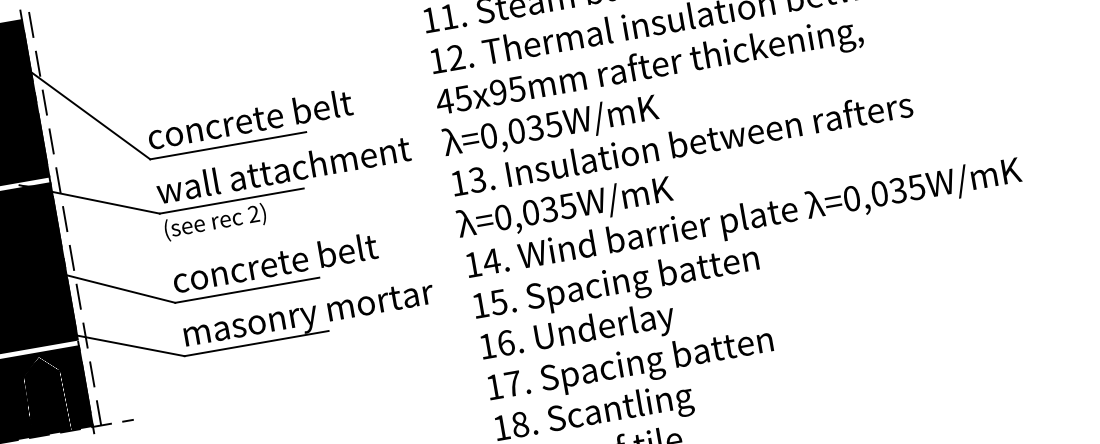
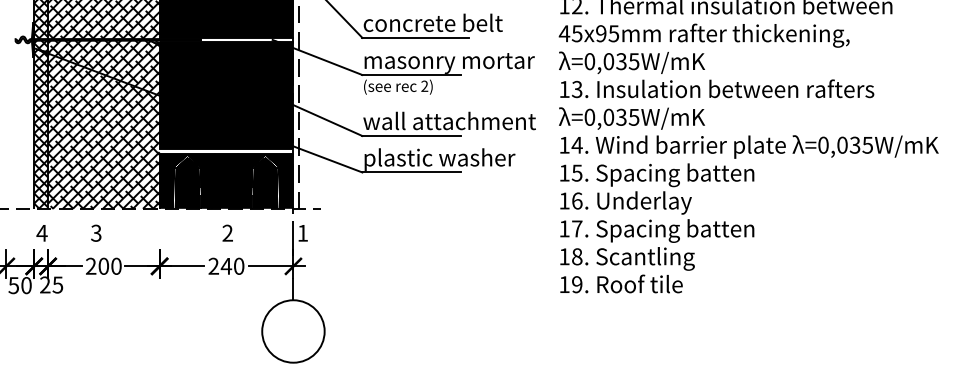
text: (283, 171) -> (449, 61), wall attachment -> masonry mortar
text: (298, 257) -> (449, 120), concrete belt -> wall attachment
text: (308, 314) -> (449, 159), masonry mortar -> plastic washer

